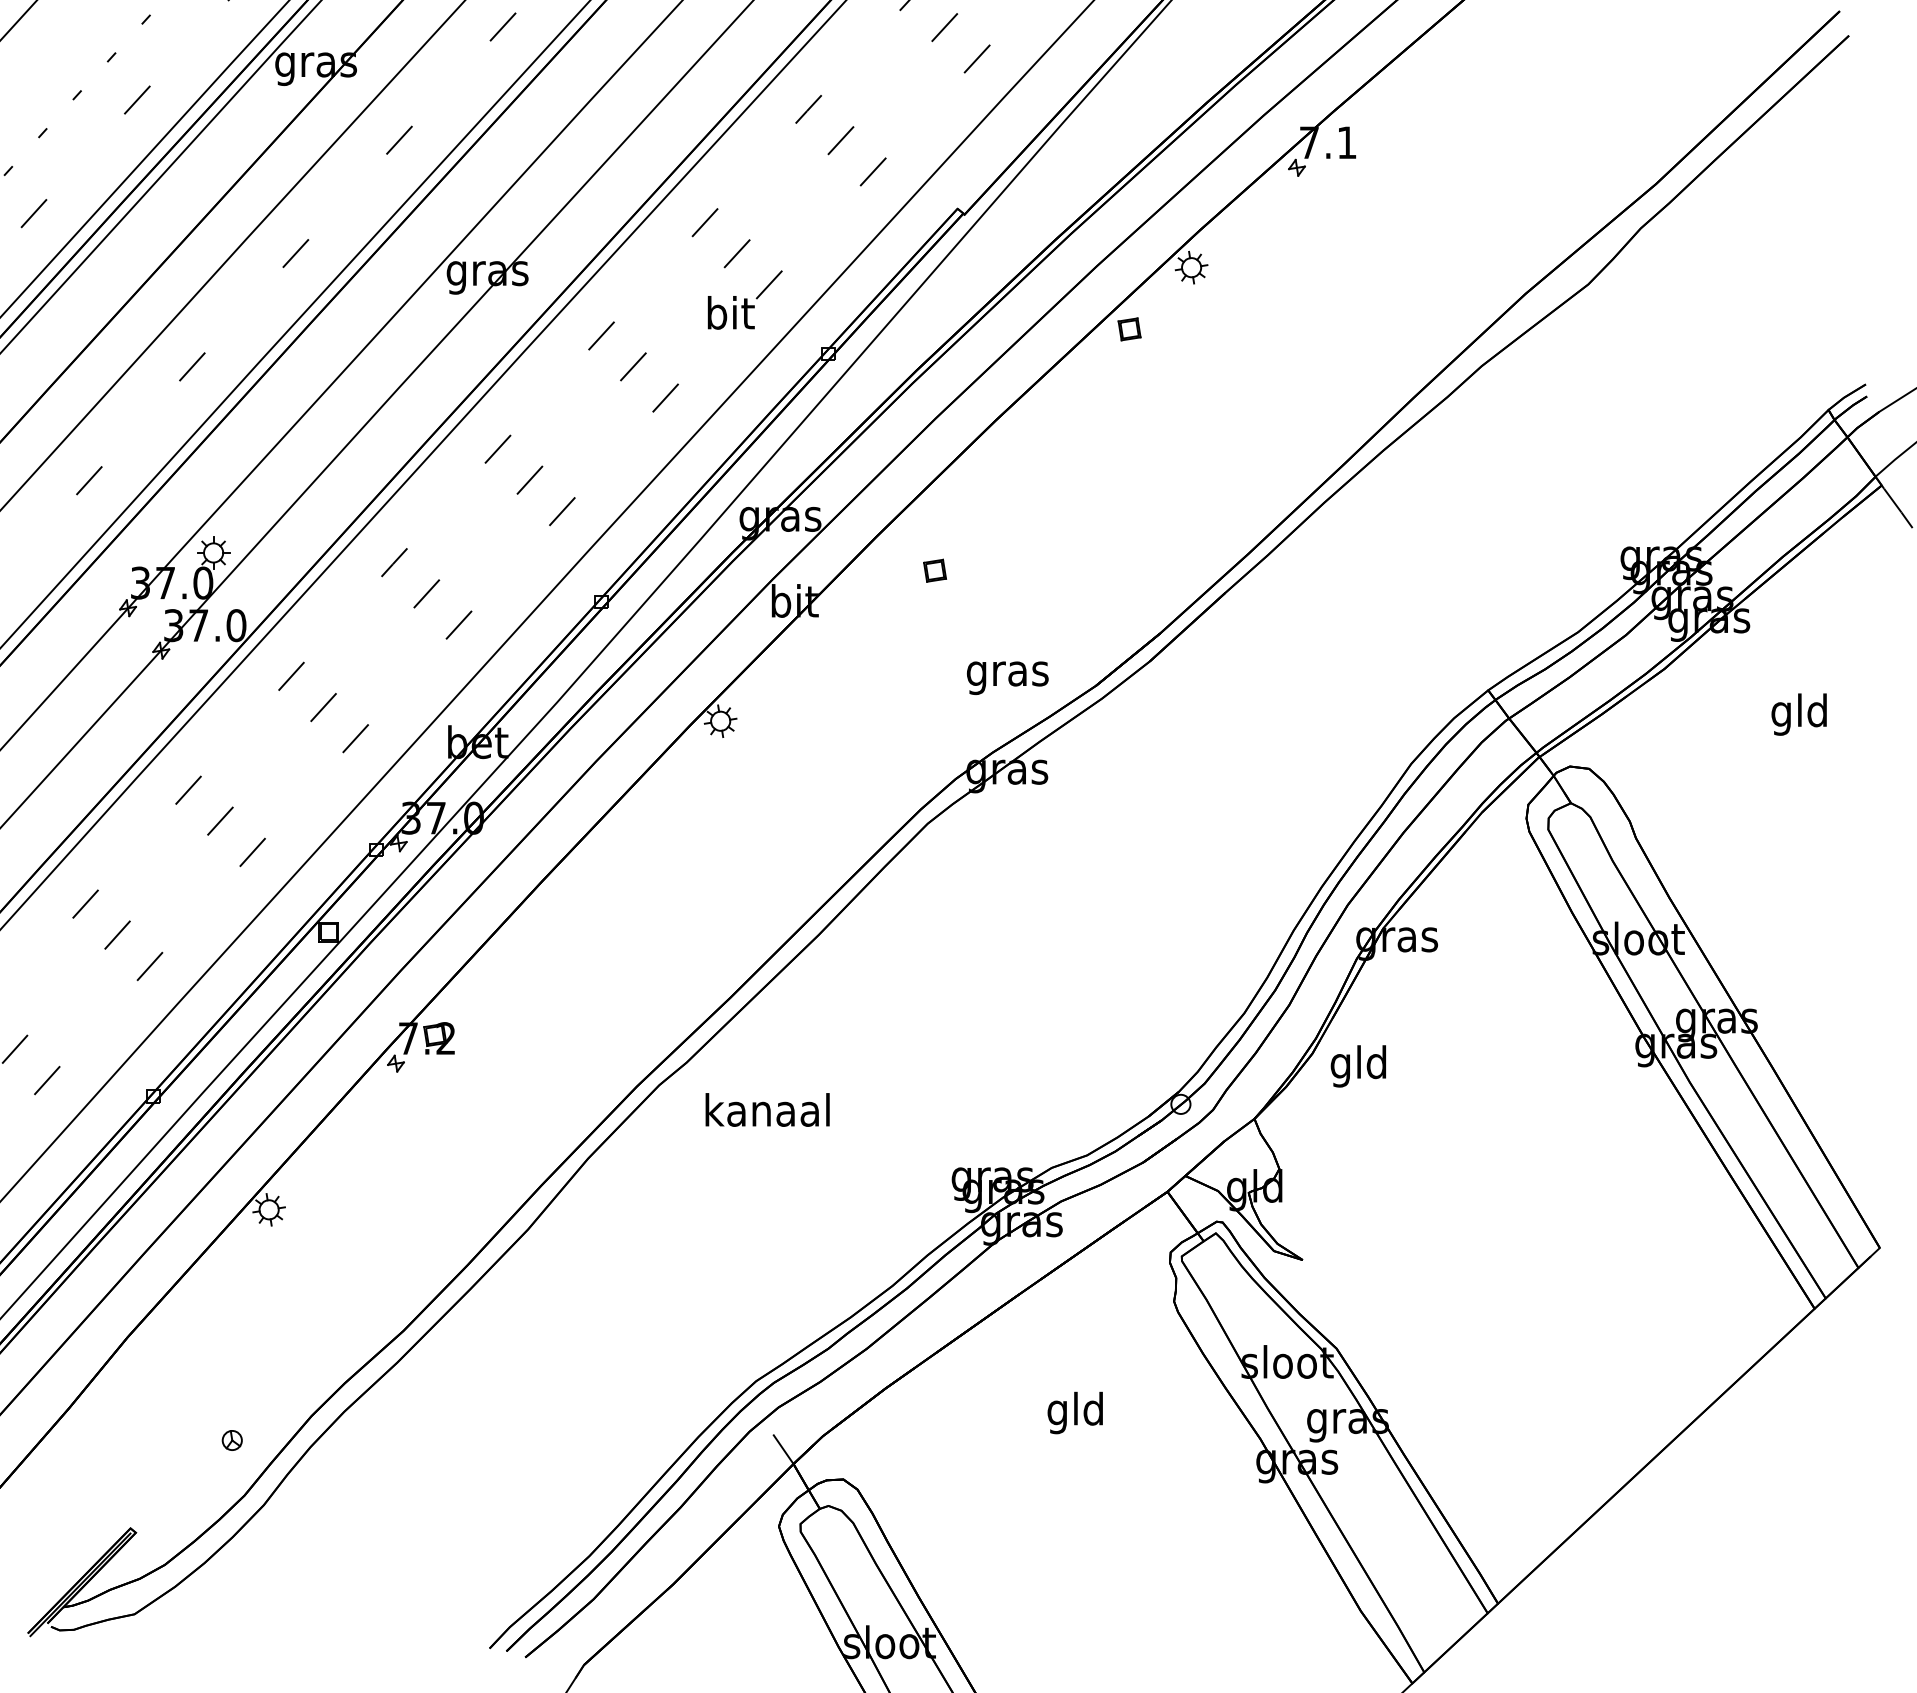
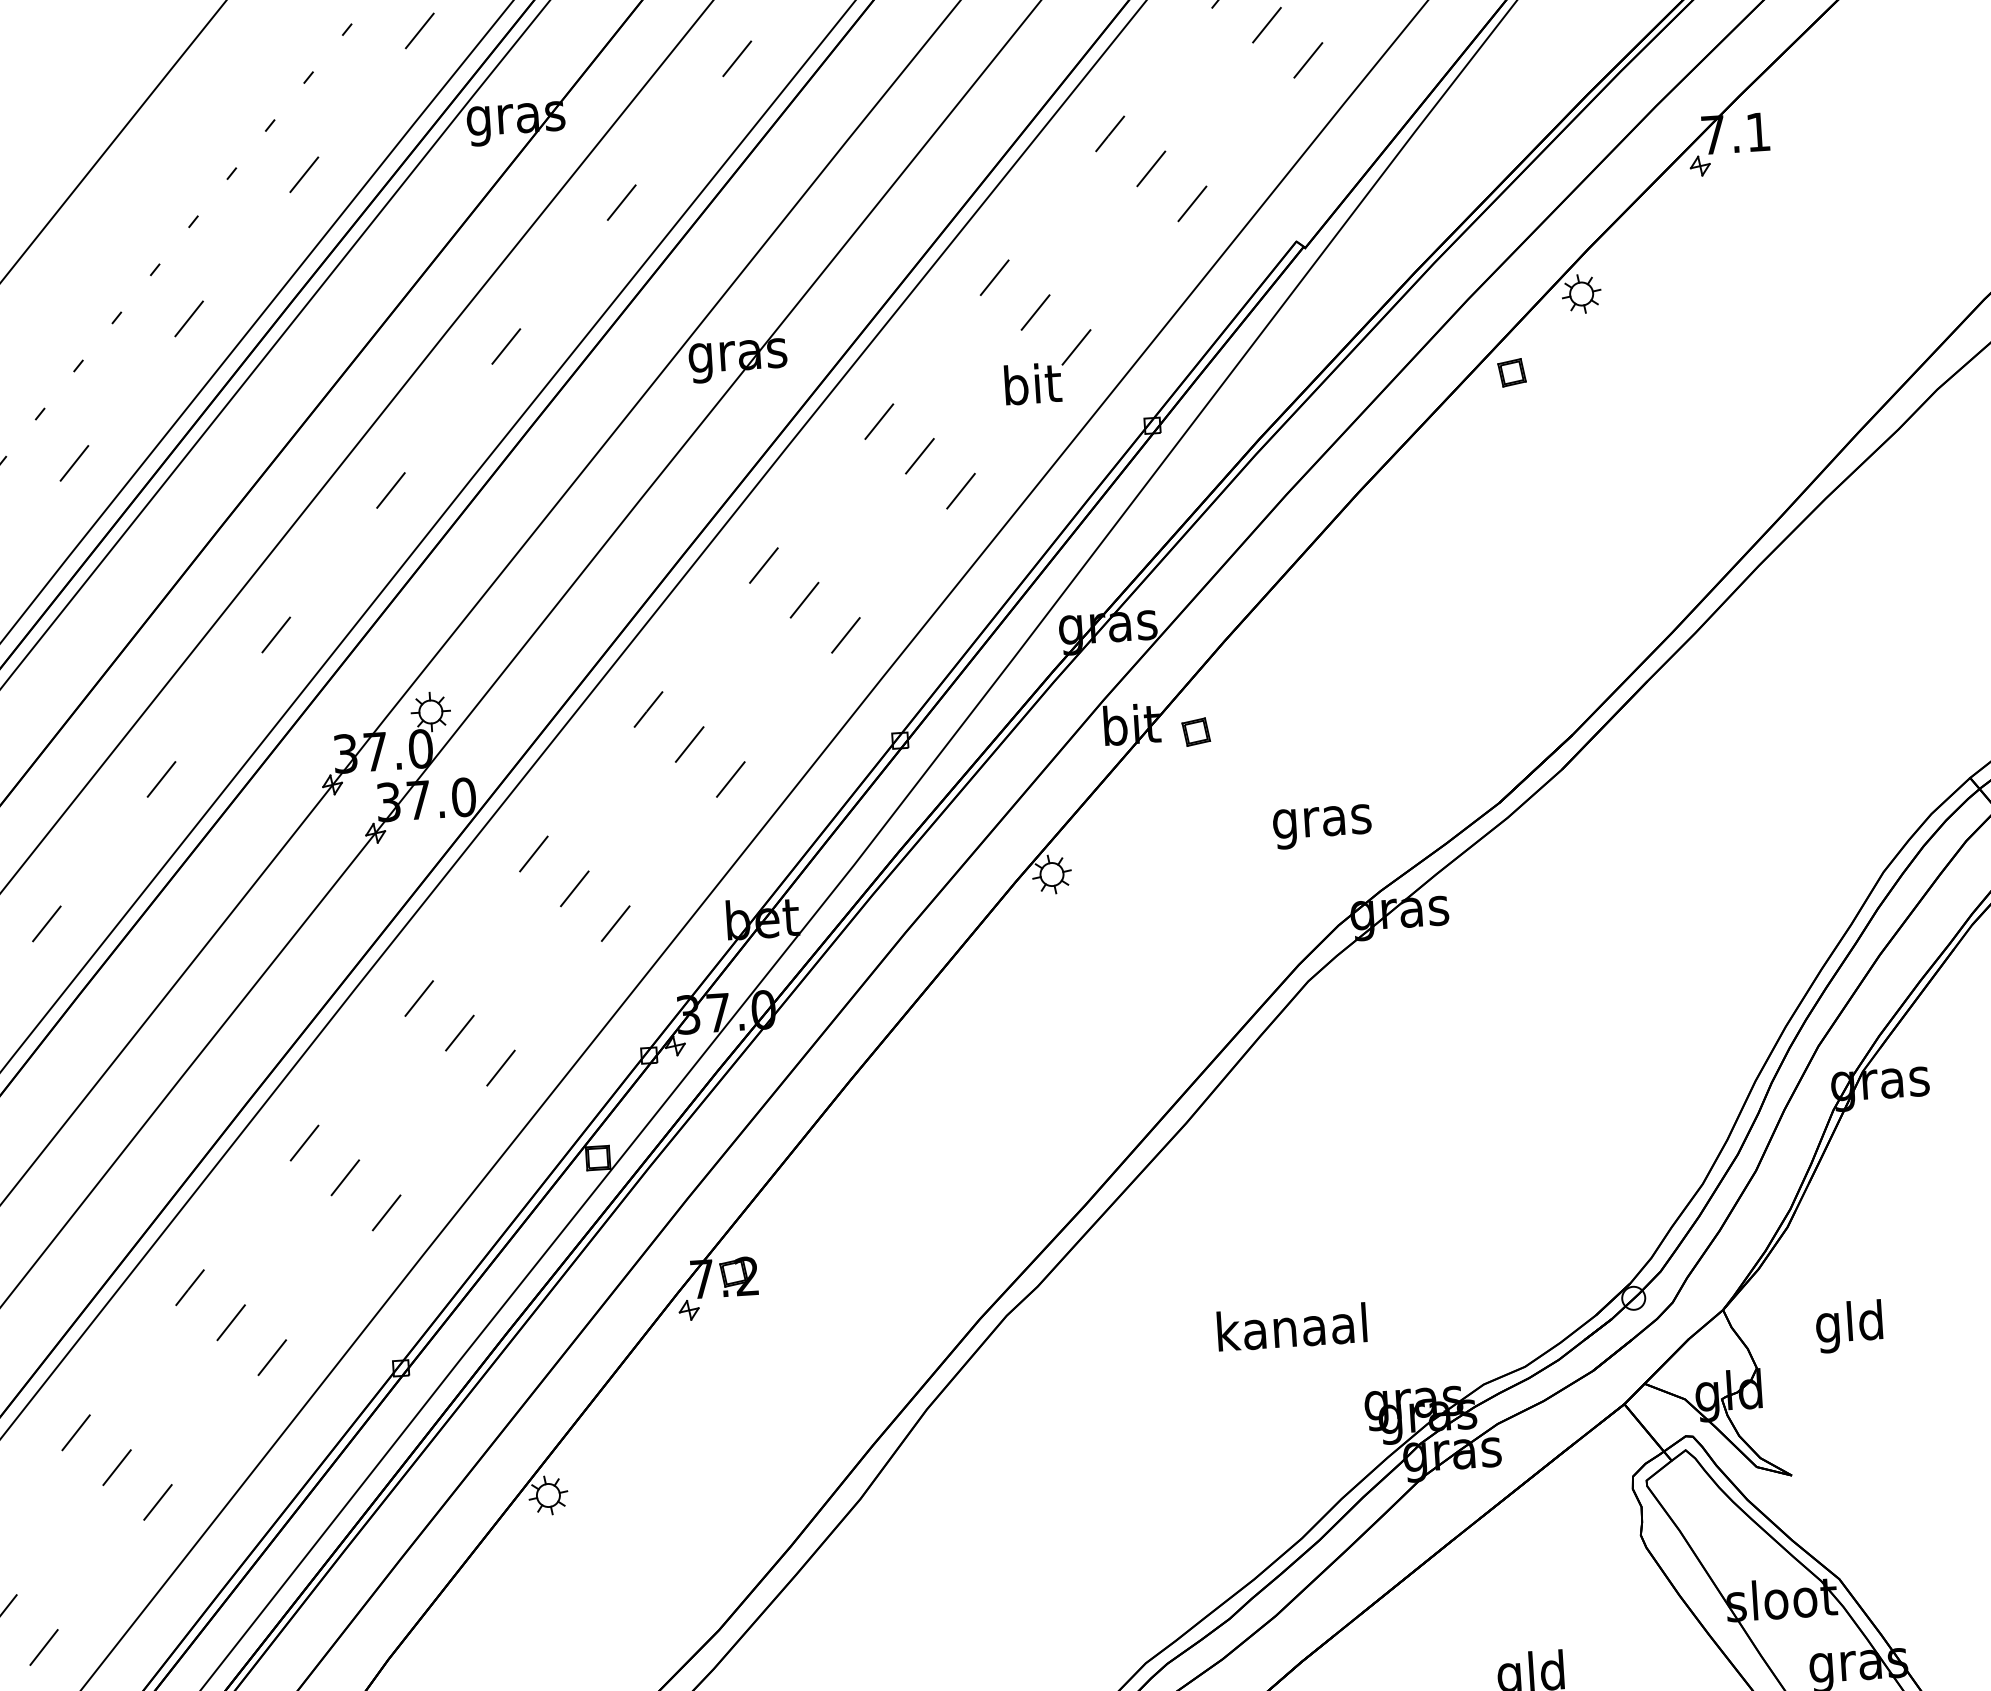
part: (935, 570) -> (1196, 731), moved
text: (1007, 677) -> (1322, 826), moved
text: (1357, 1066) -> (1848, 1326), moved
text: (767, 1109) -> (1291, 1326), moved

